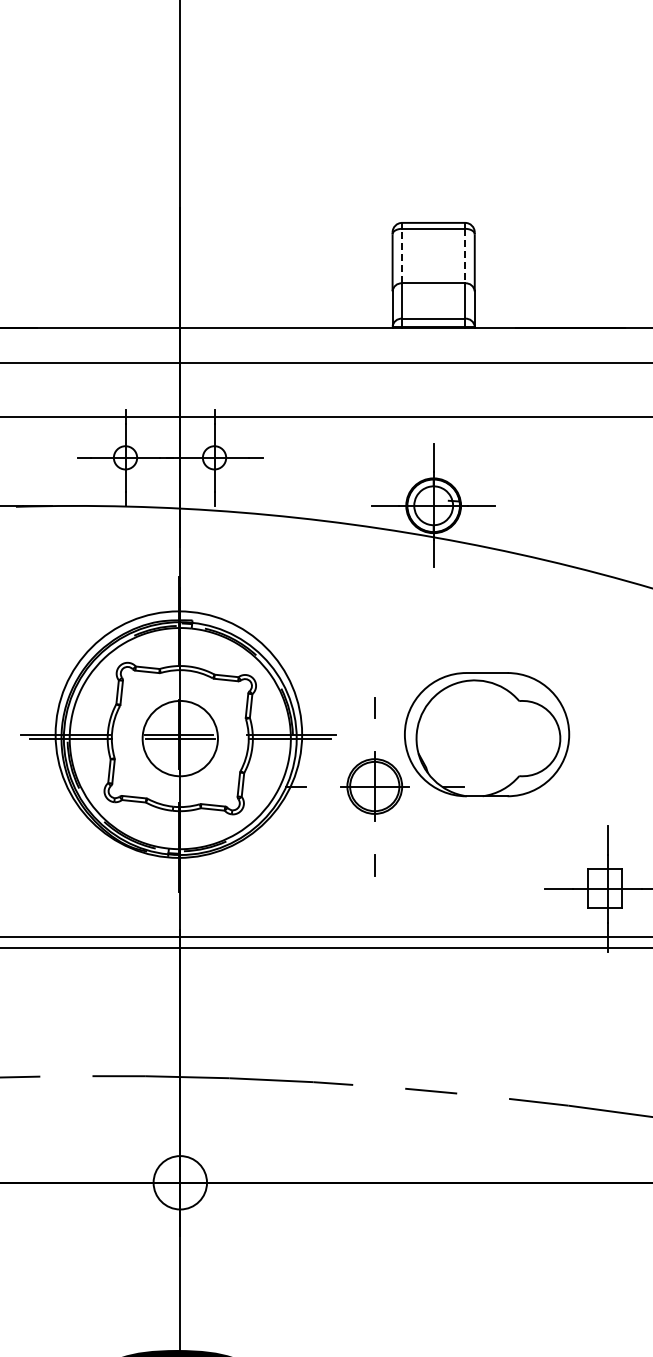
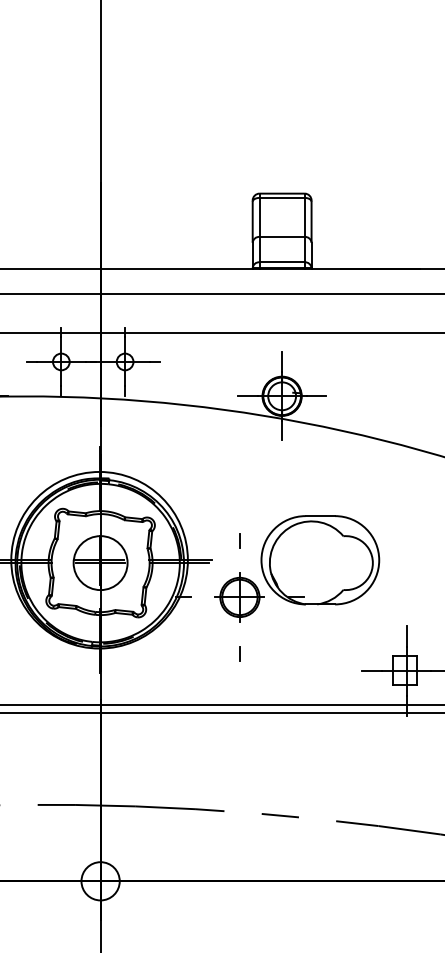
line: (402, 255) -> (259, 217), dashed -> solid
line: (465, 256) -> (304, 217), dashed -> solid

